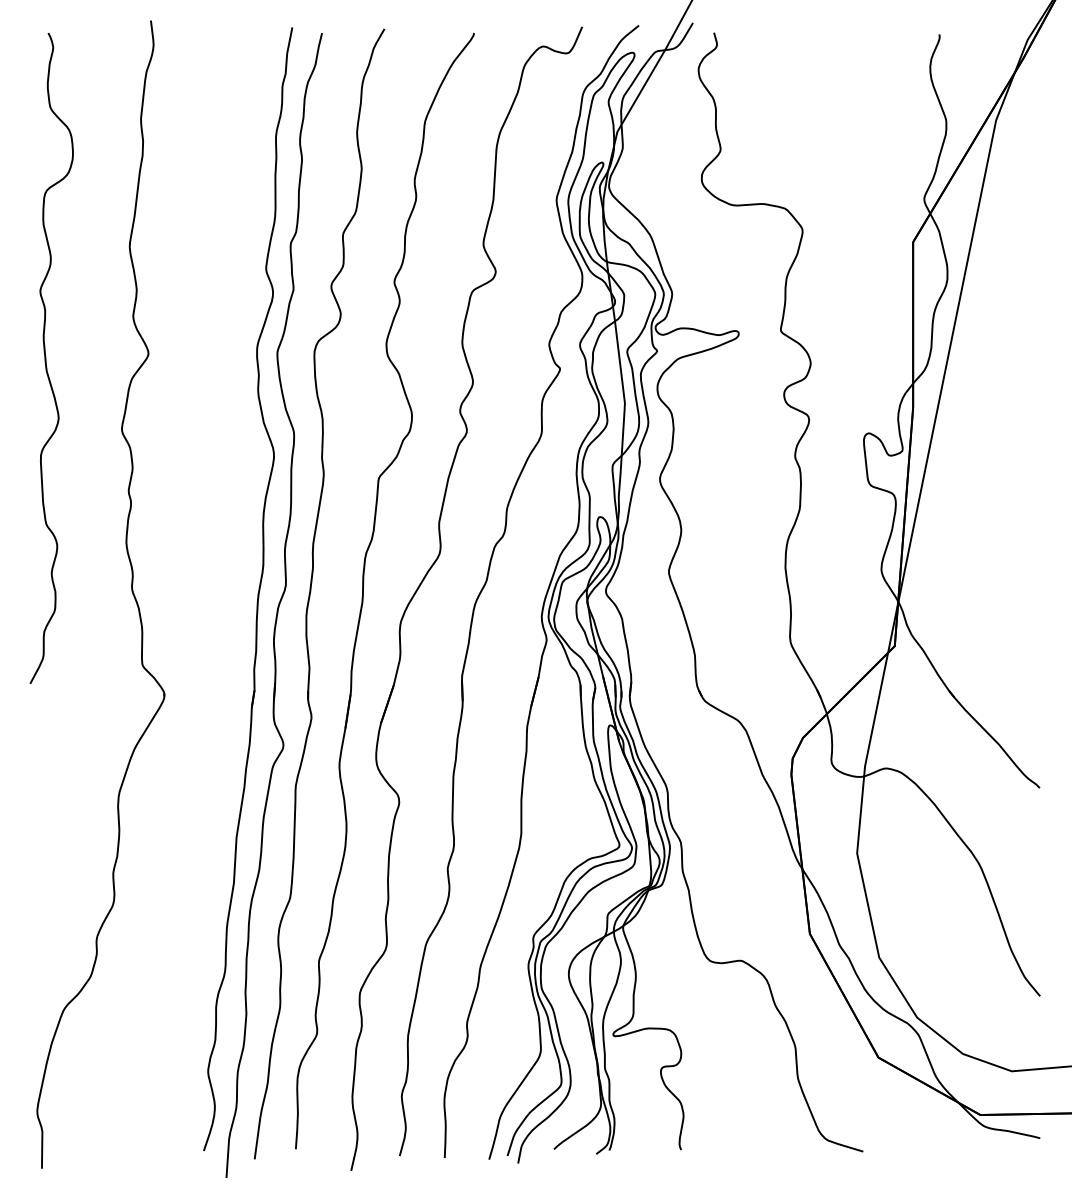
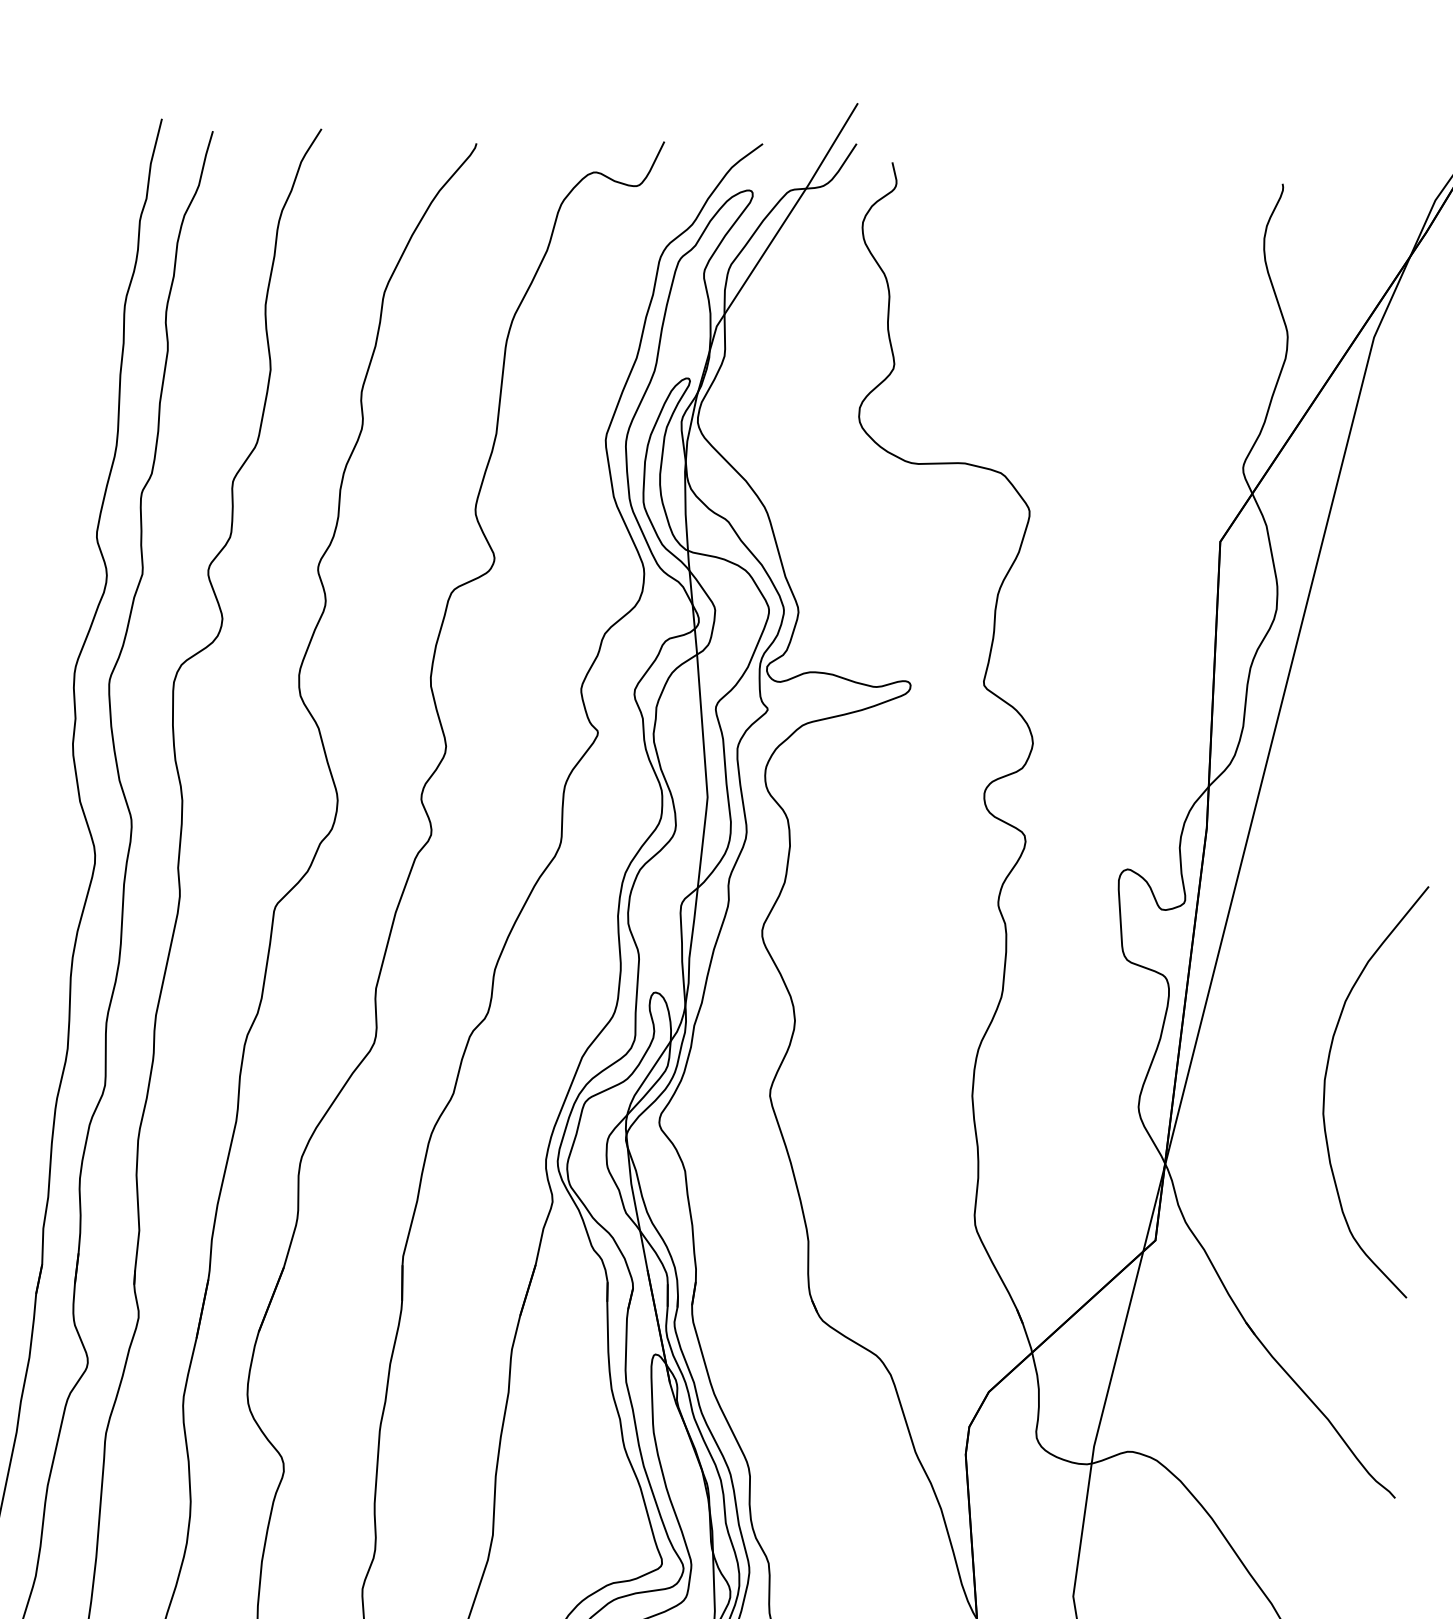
curve: (989, 546) -> (1327, 1075), added

